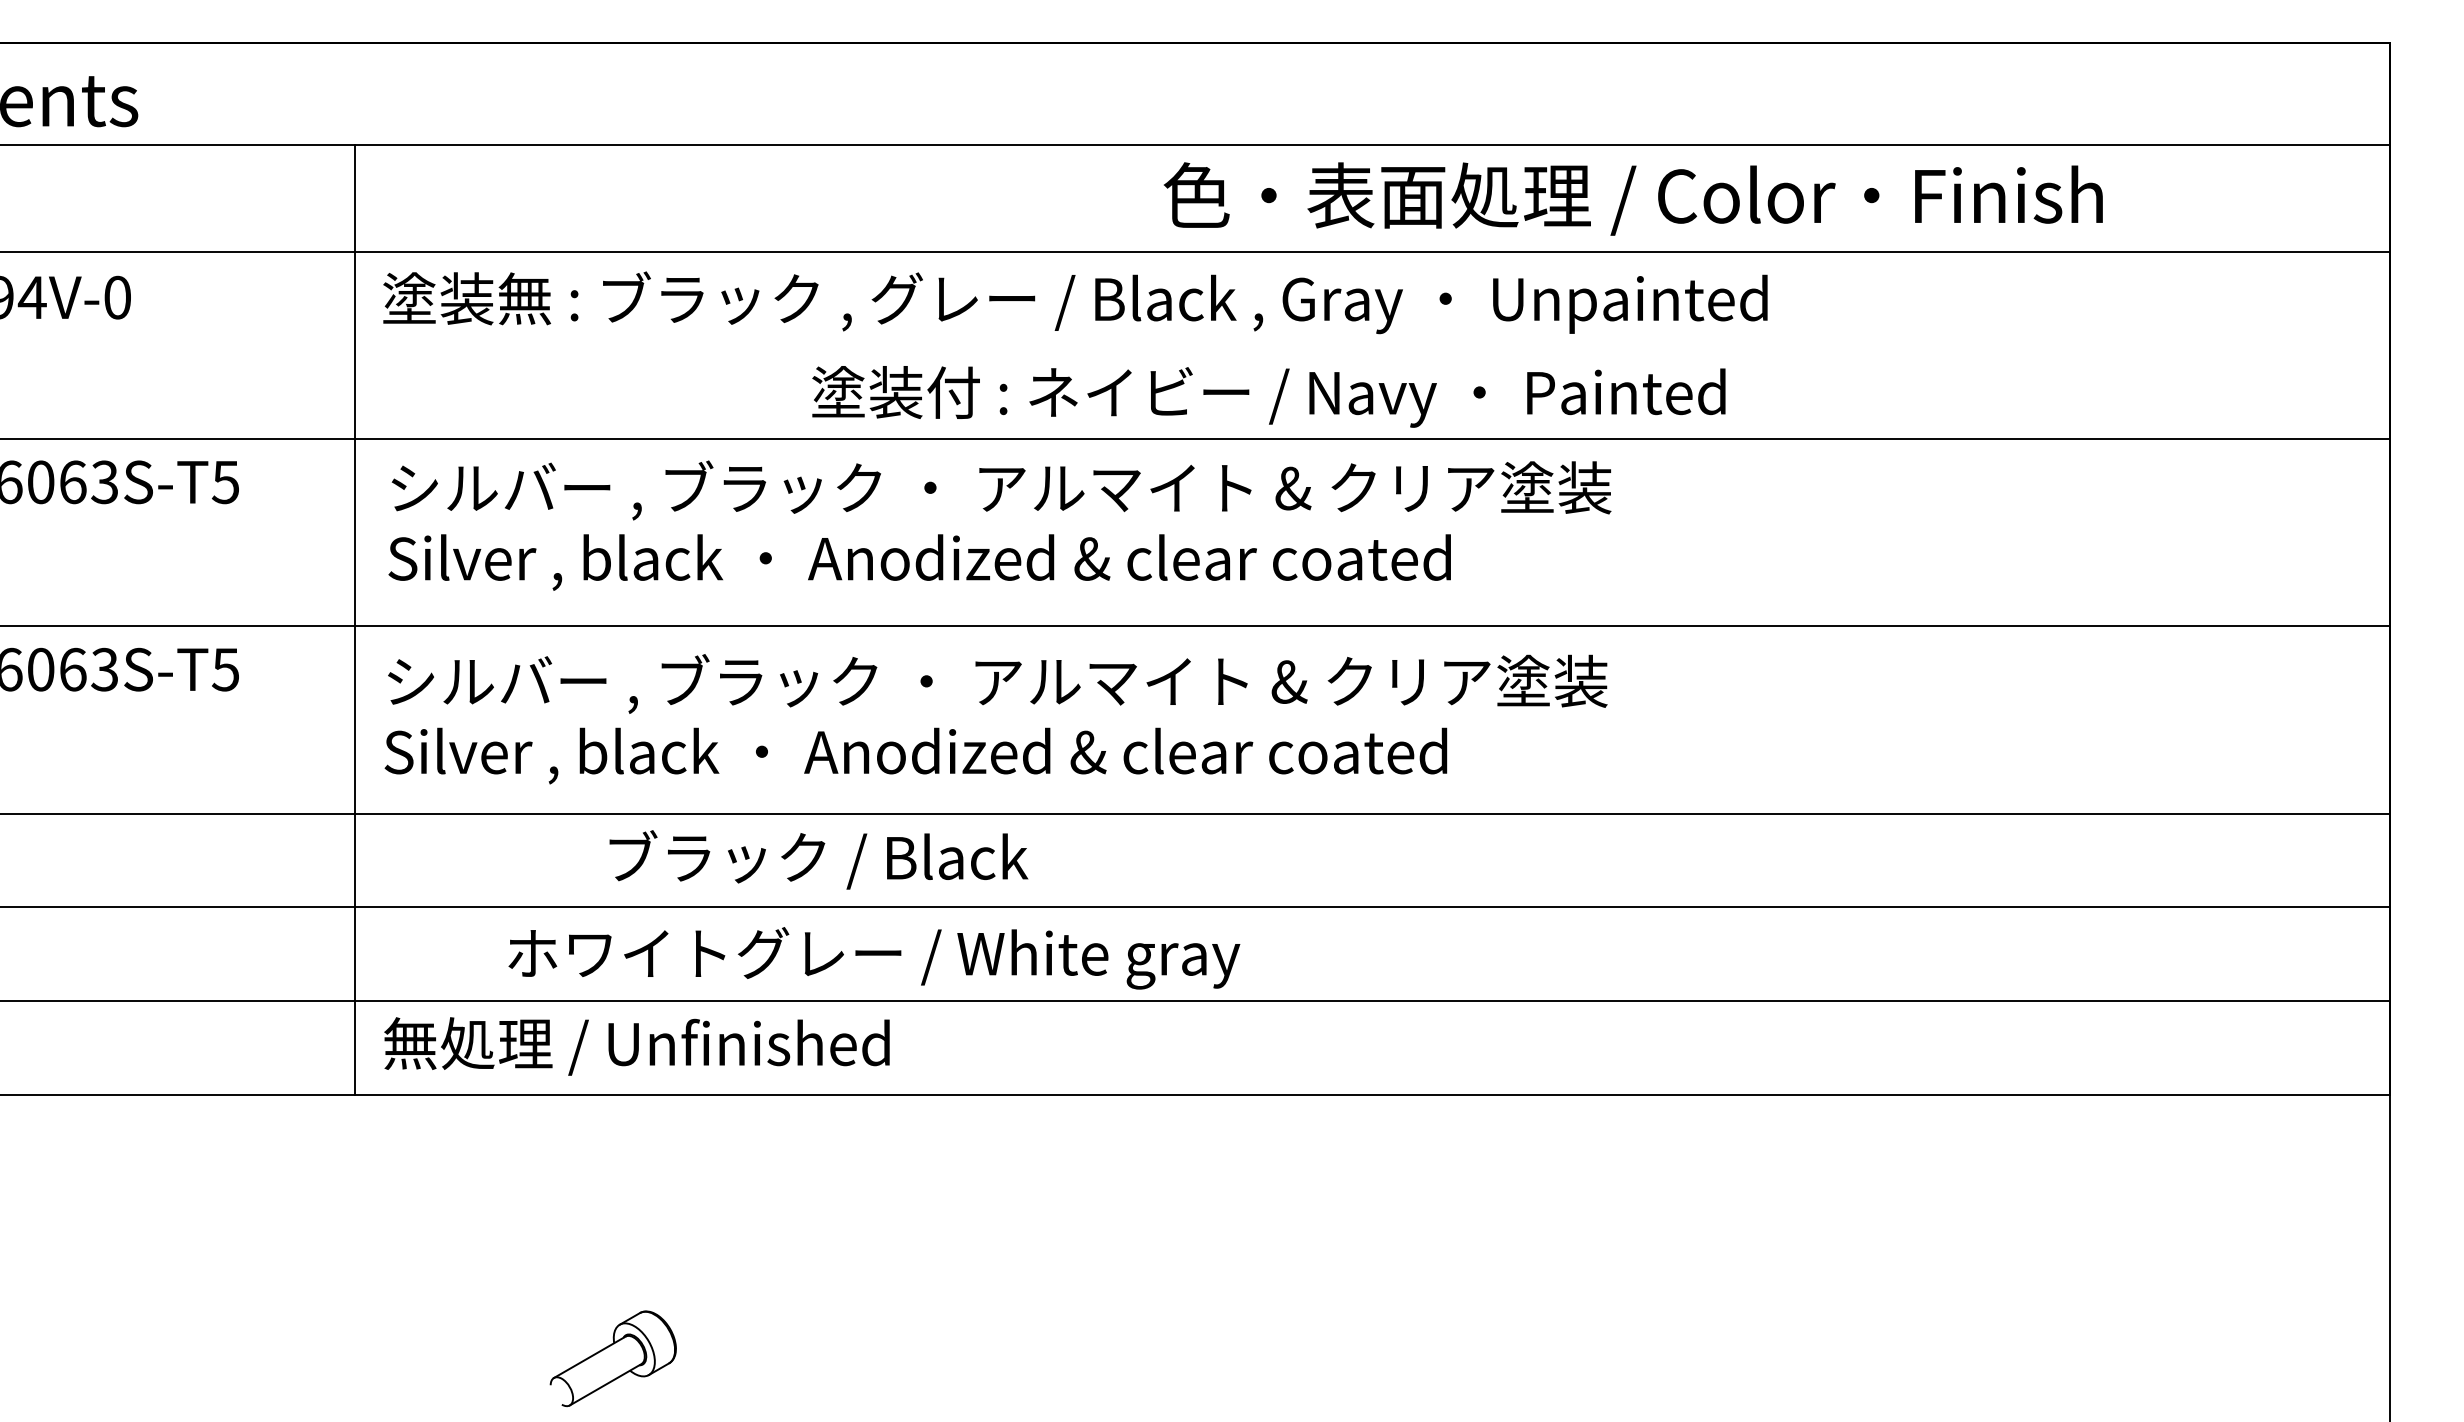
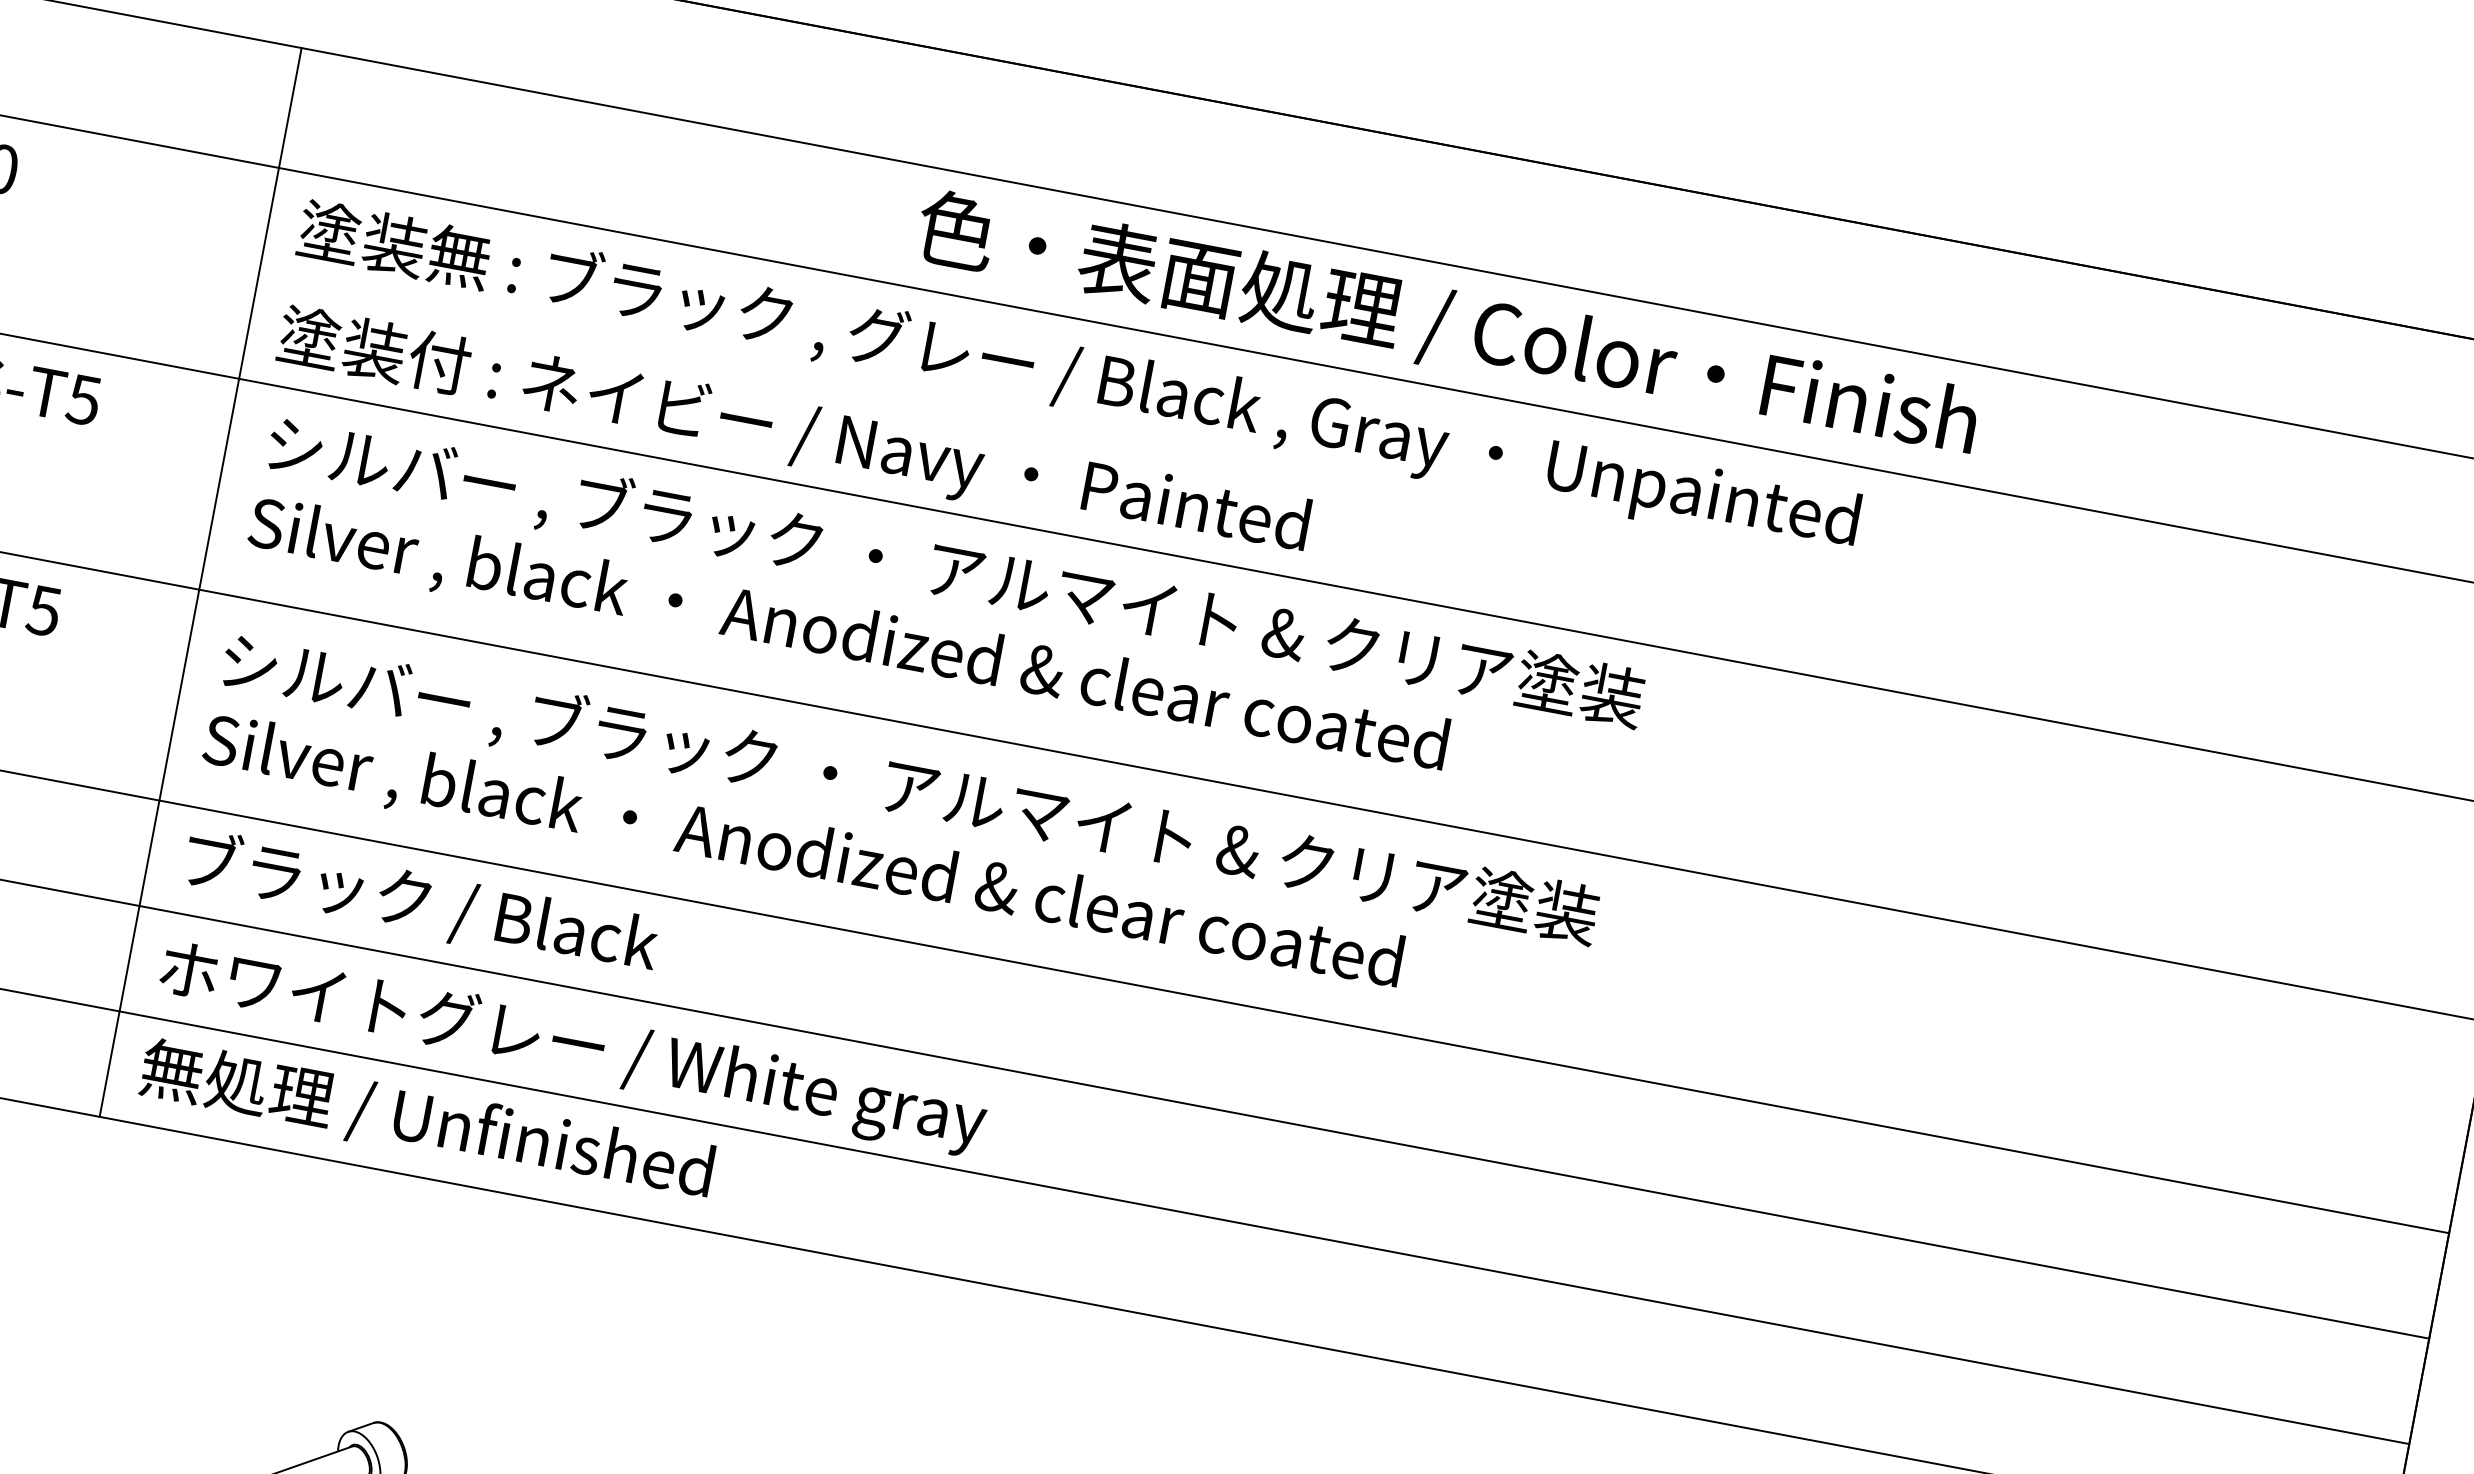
text: (1632, 198) -> (1446, 326), moved
text: (1268, 396) -> (792, 433), moved
text: (818, 859) -> (420, 903), moved
text: (874, 958) -> (572, 1048), moved

